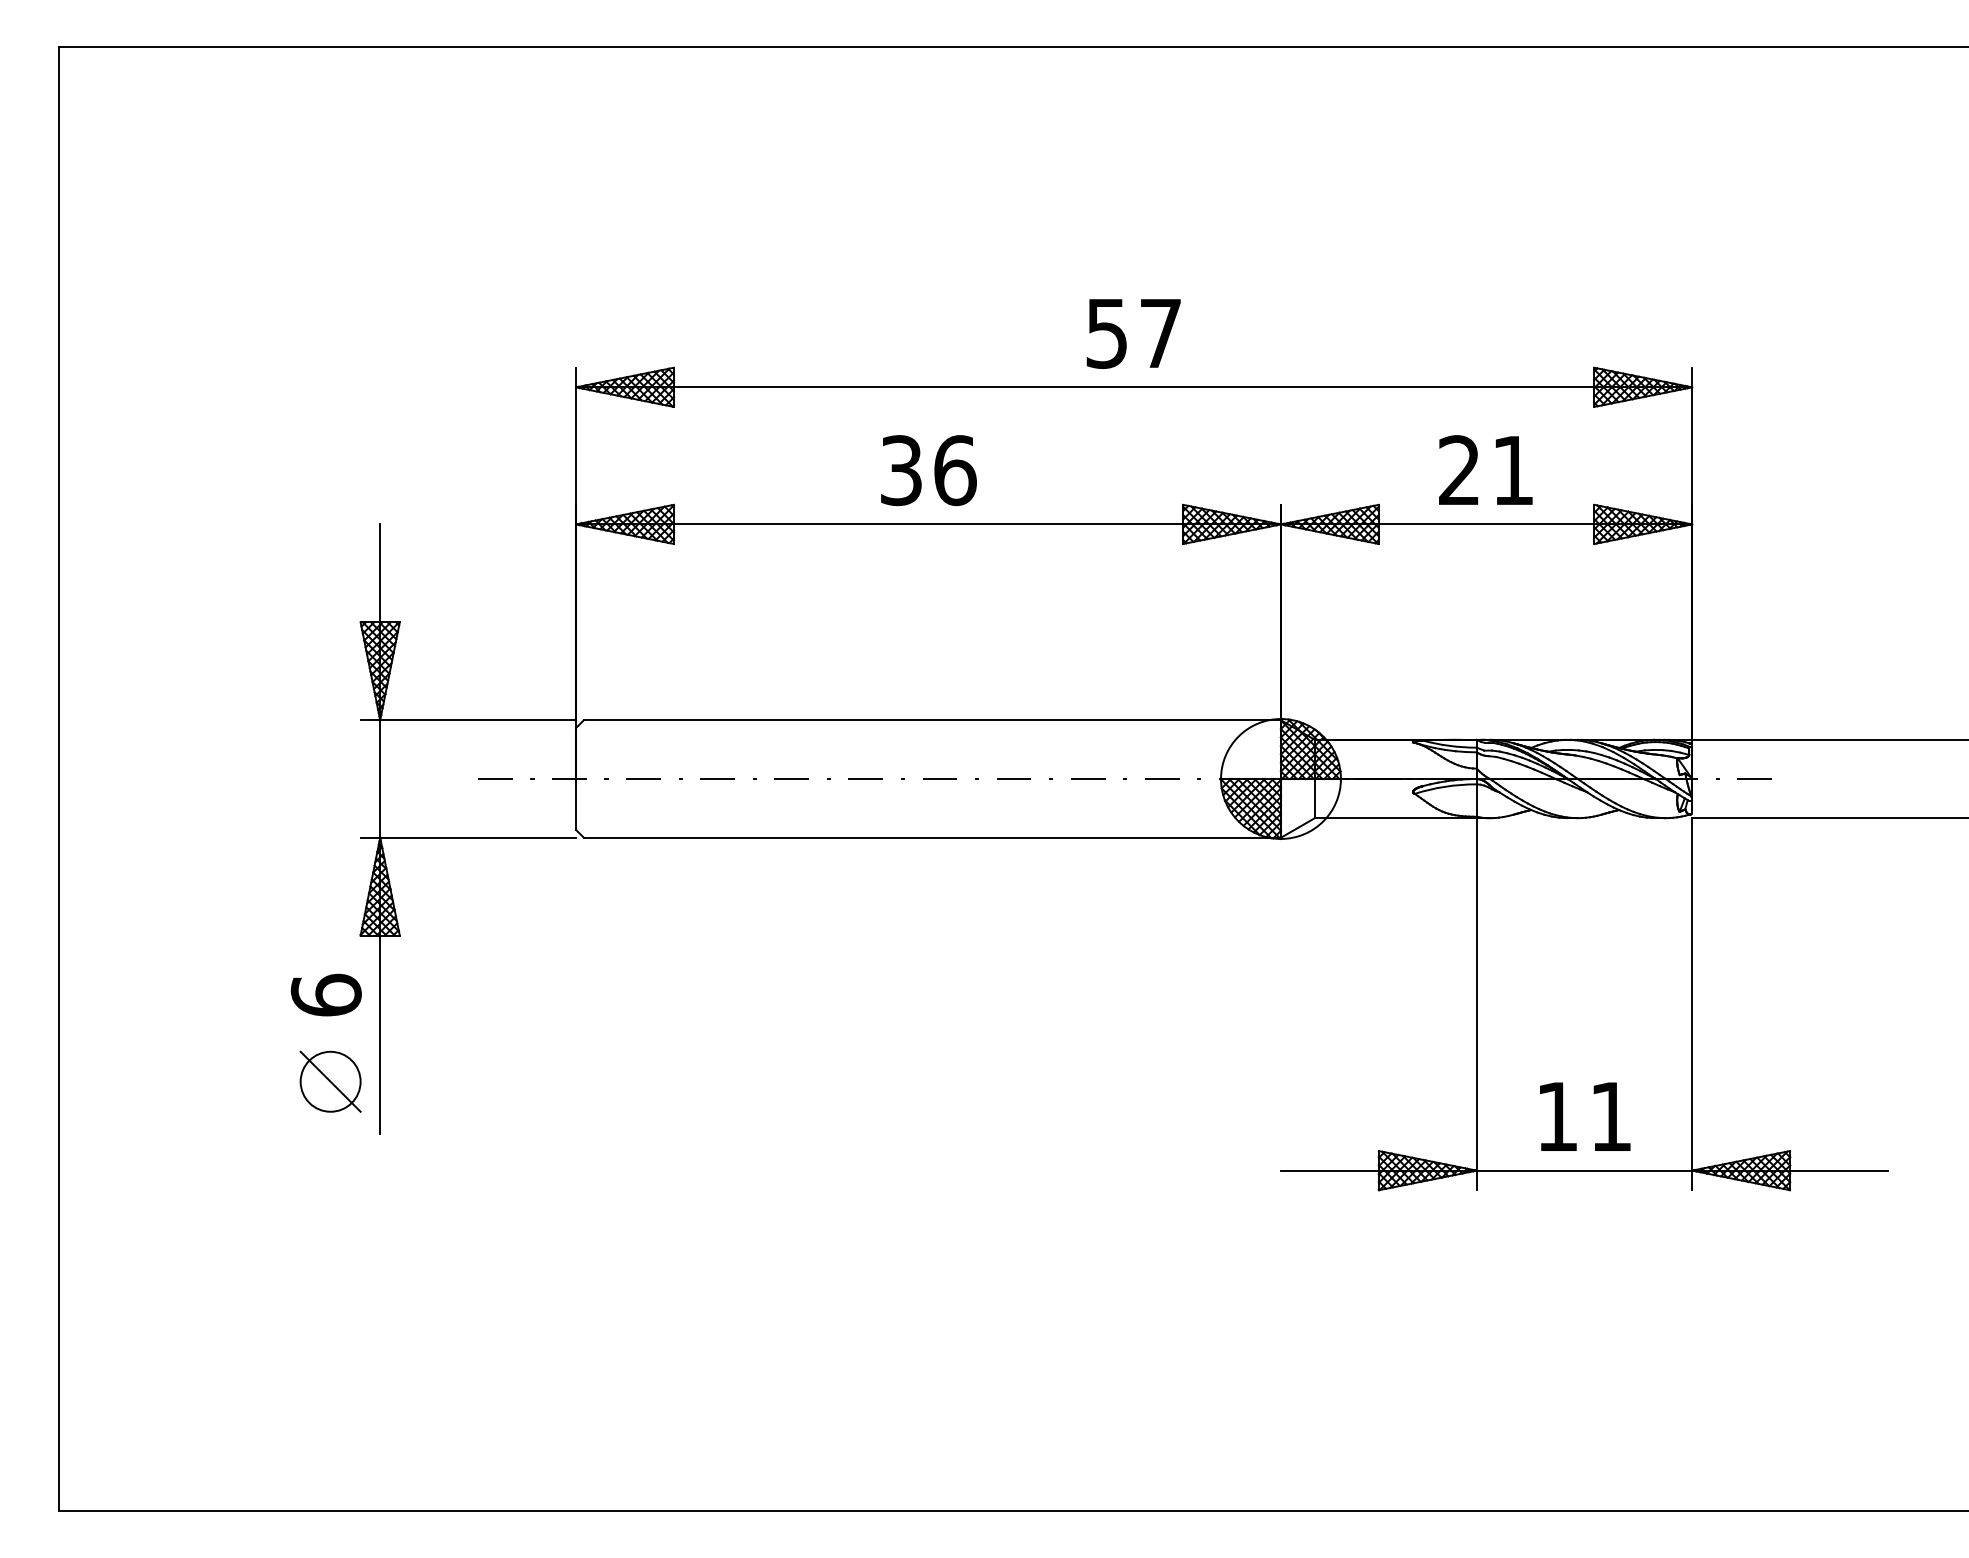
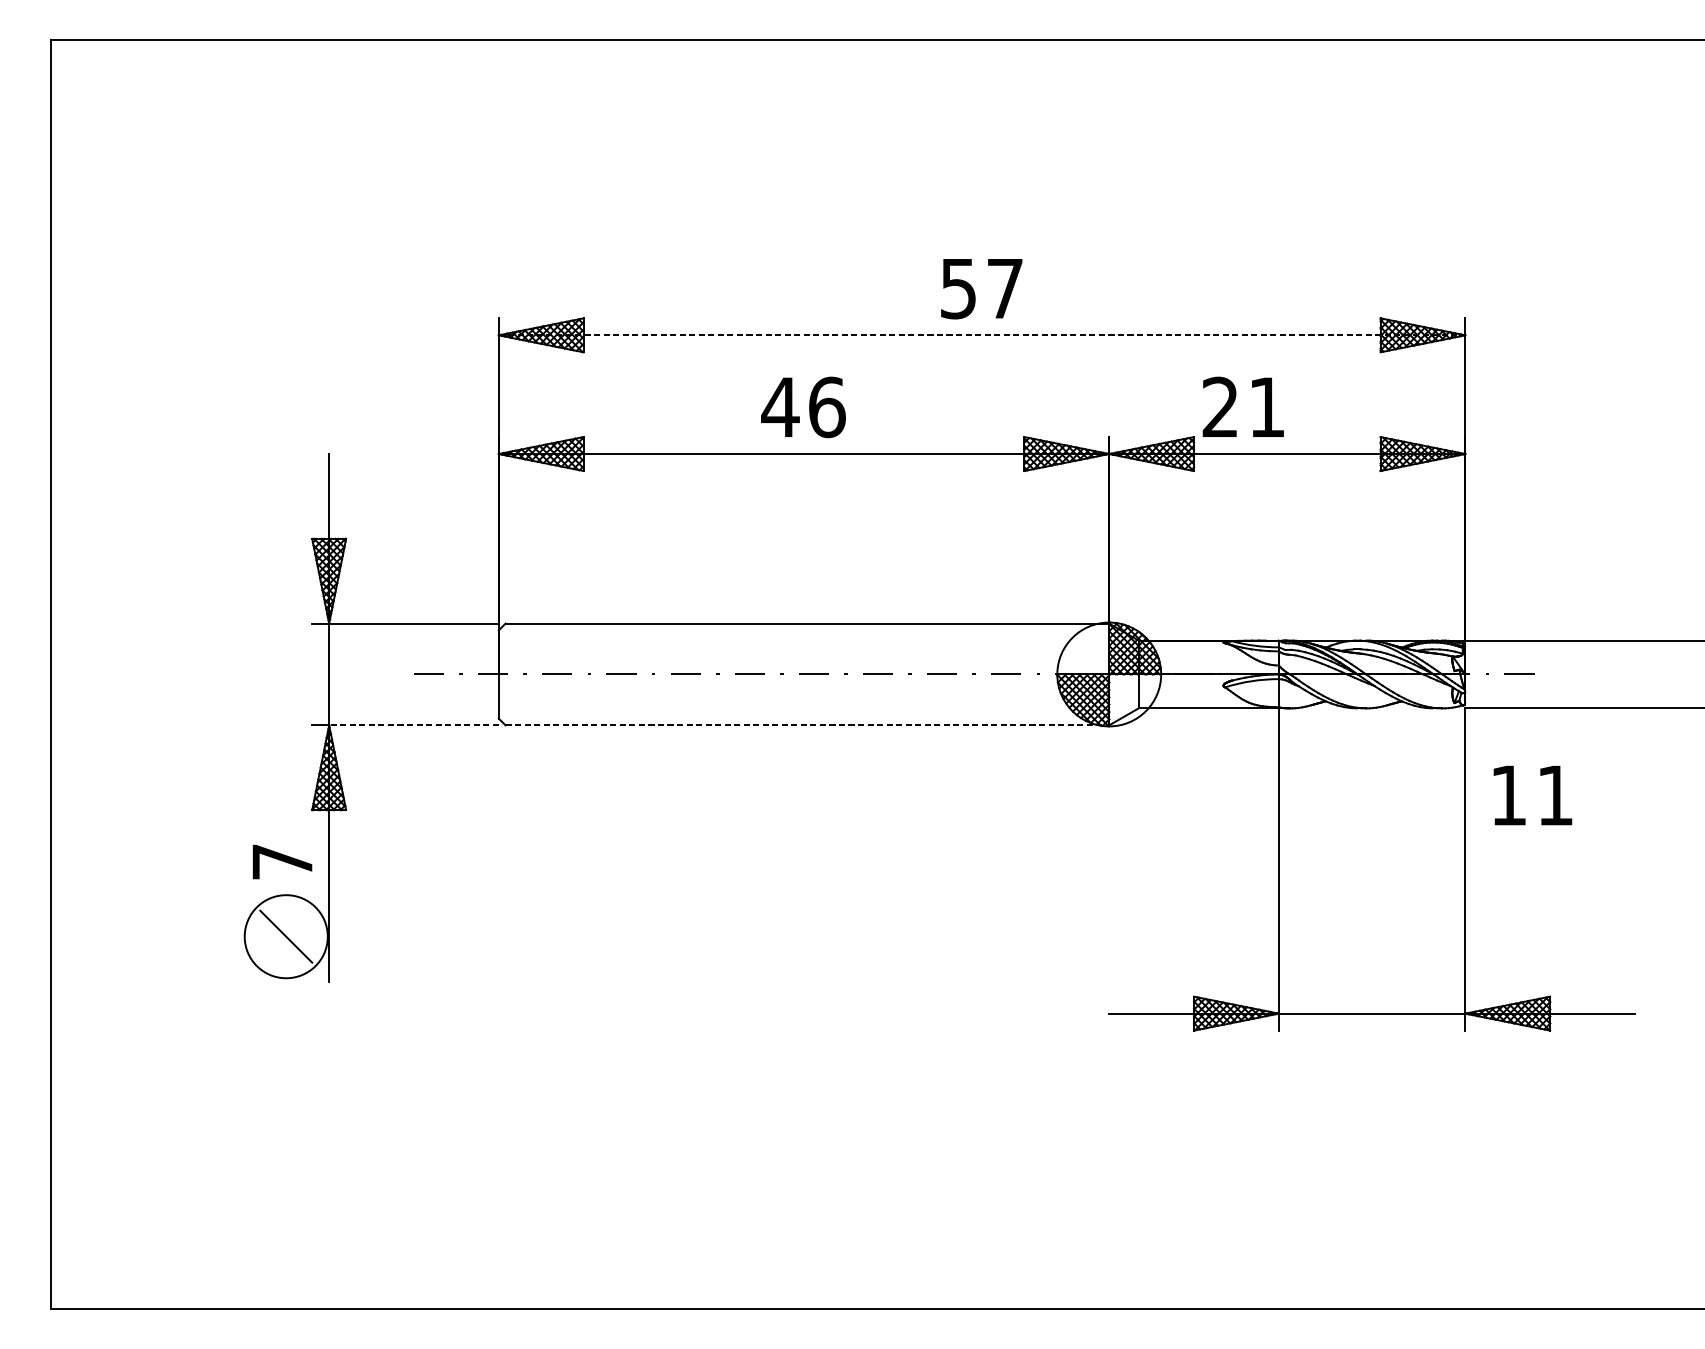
line: (1134, 387) -> (982, 335), solid -> dashed
text: (1485, 469) -> (1243, 406), moved
text: (900, 470) -> (779, 407), 36 -> 46
line: (478, 837) -> (414, 725), solid -> dashed
line: (932, 837) -> (807, 725), solid -> dashed
text: (325, 994) -> (281, 861), 6 -> 7
circle: (330, 1081) -> (286, 936), size x1.6
text: (1585, 1116) -> (1533, 795), moved

